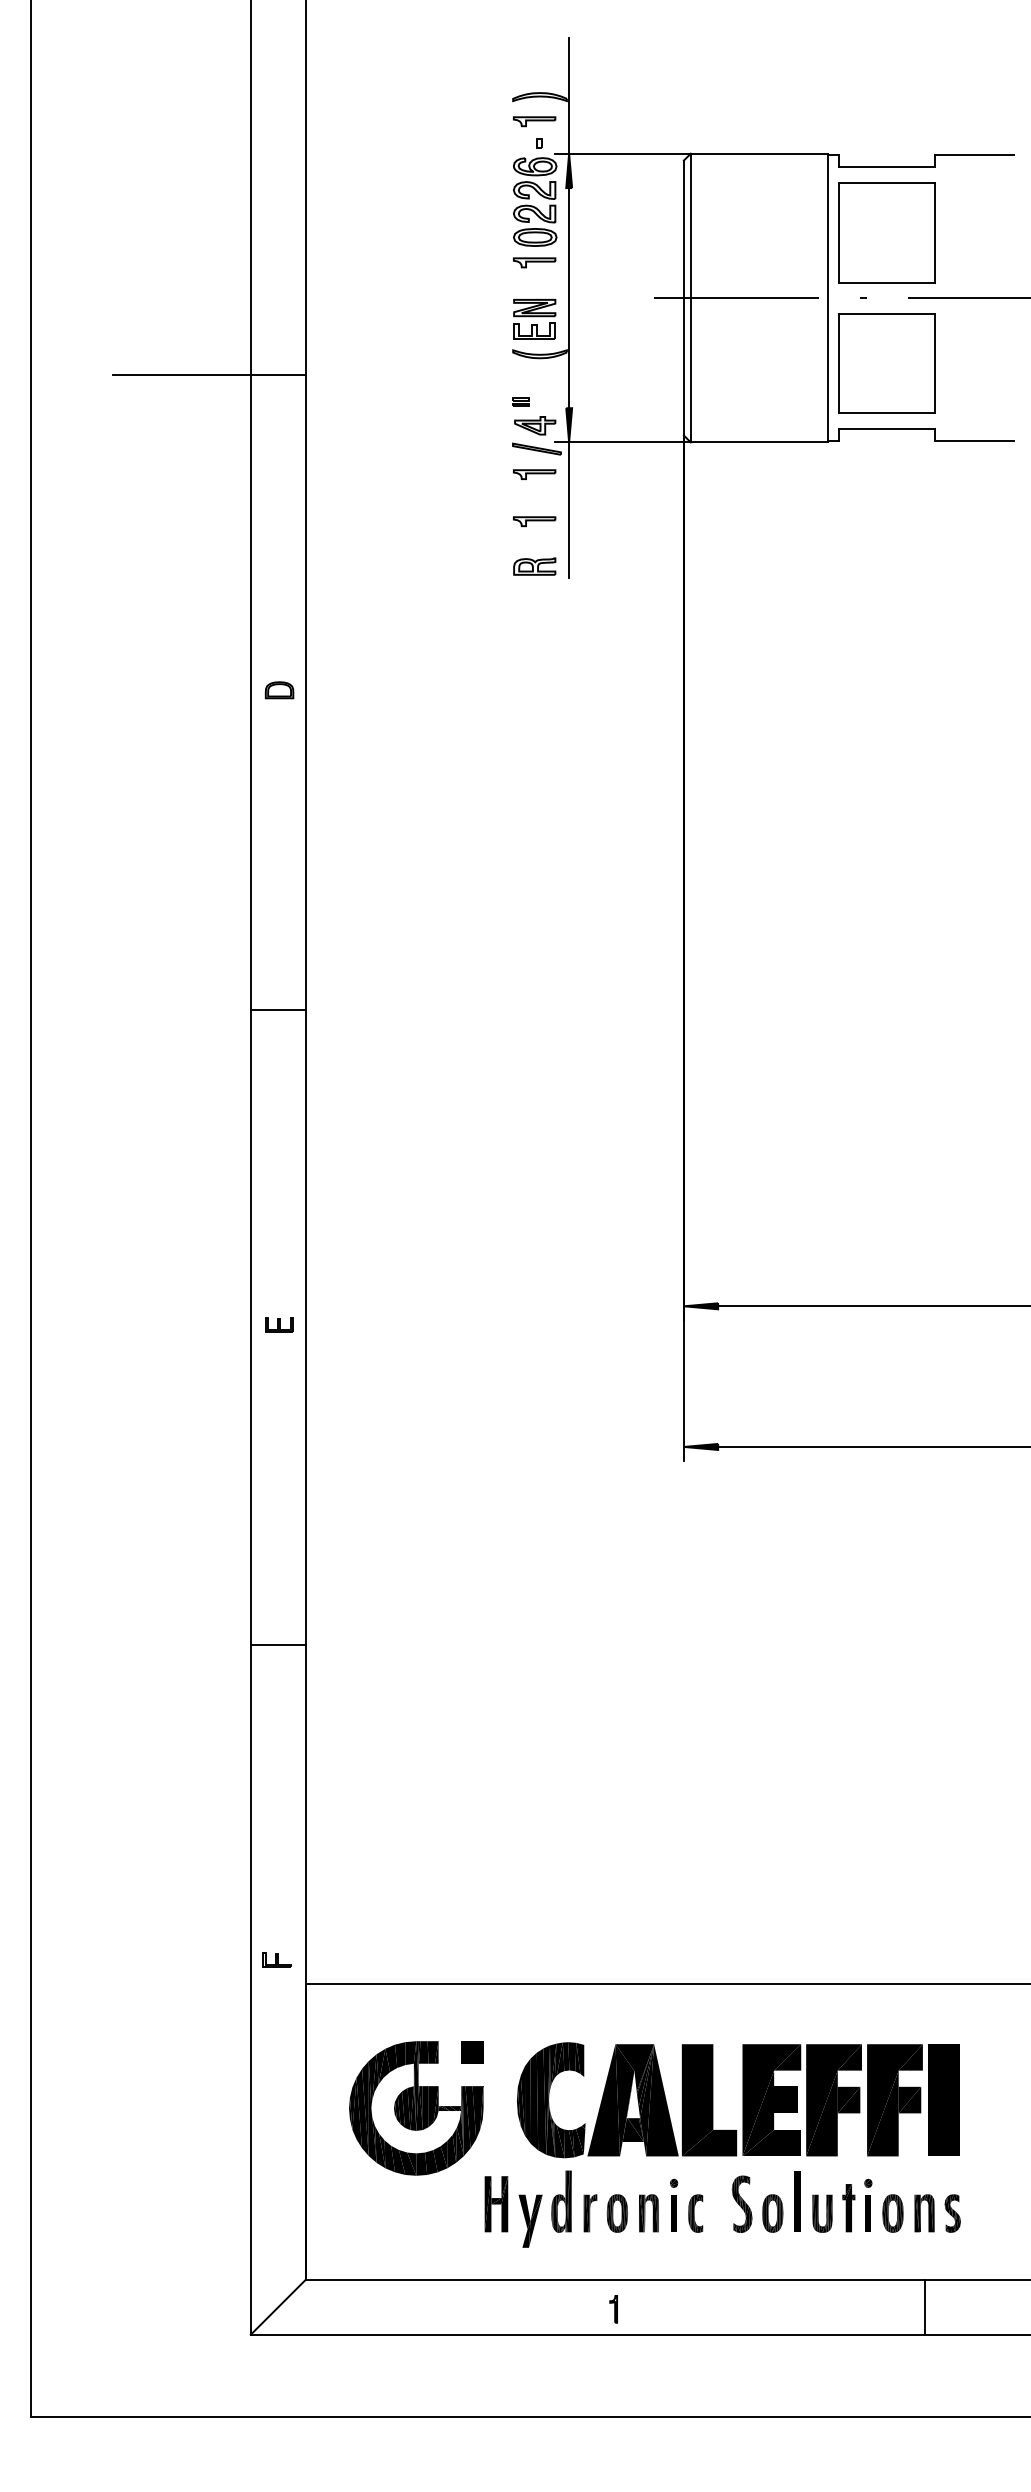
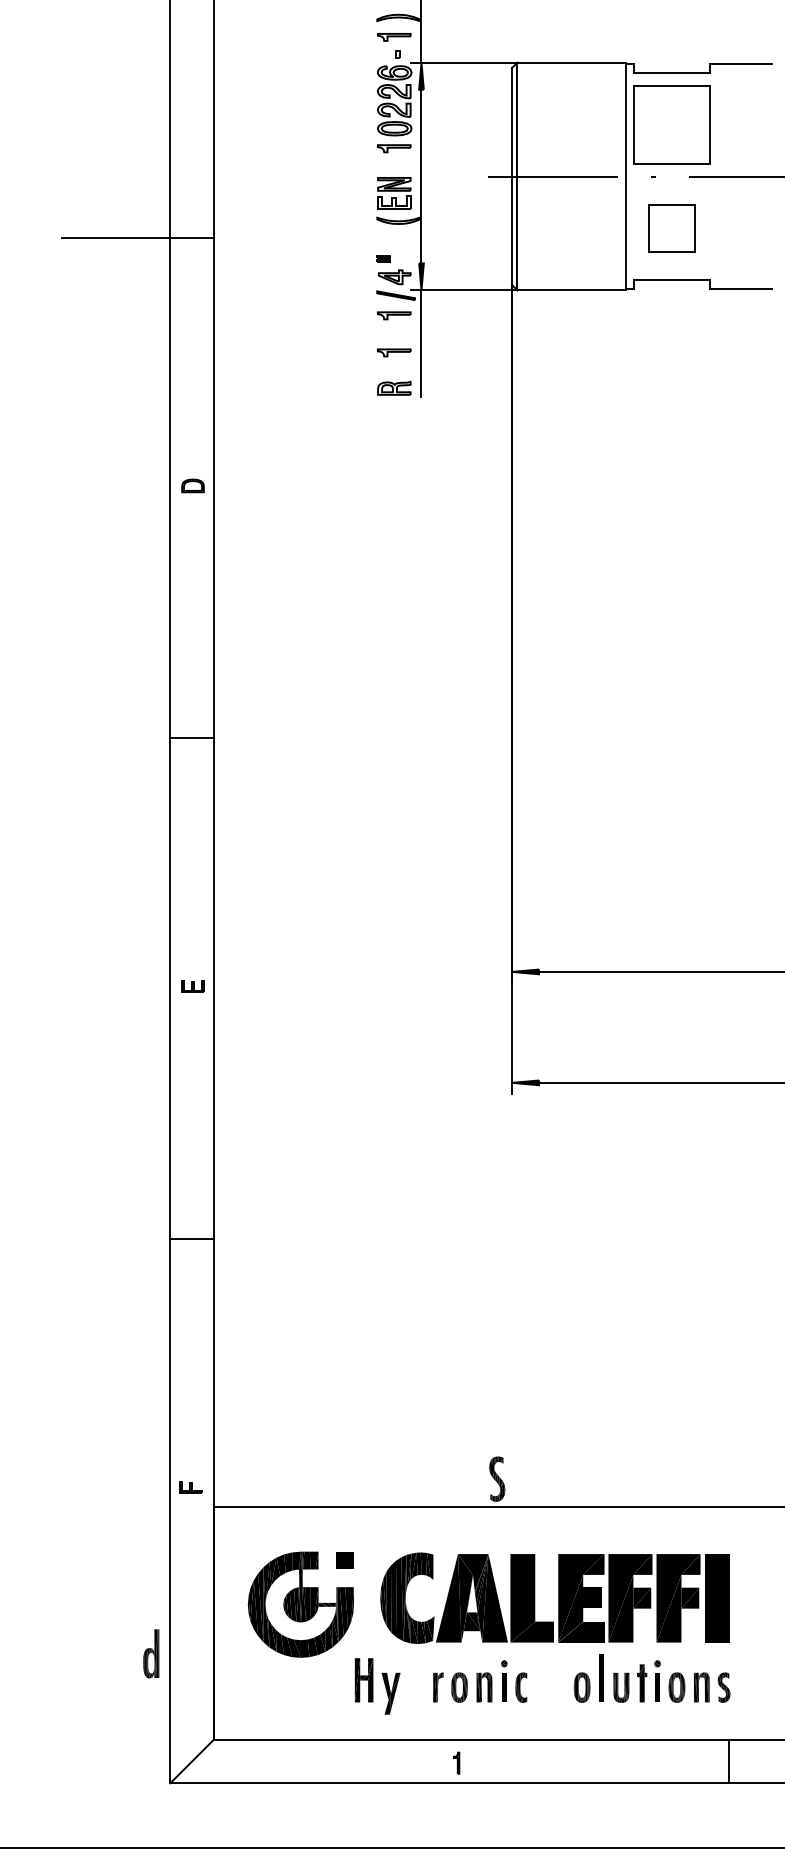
part: (886, 363) -> (671, 228), size x0.6
part: (561, 2201) -> (151, 1653), moved
part: (741, 2203) -> (496, 1478), moved
line: (924, 2306) -> (728, 1760), moved

